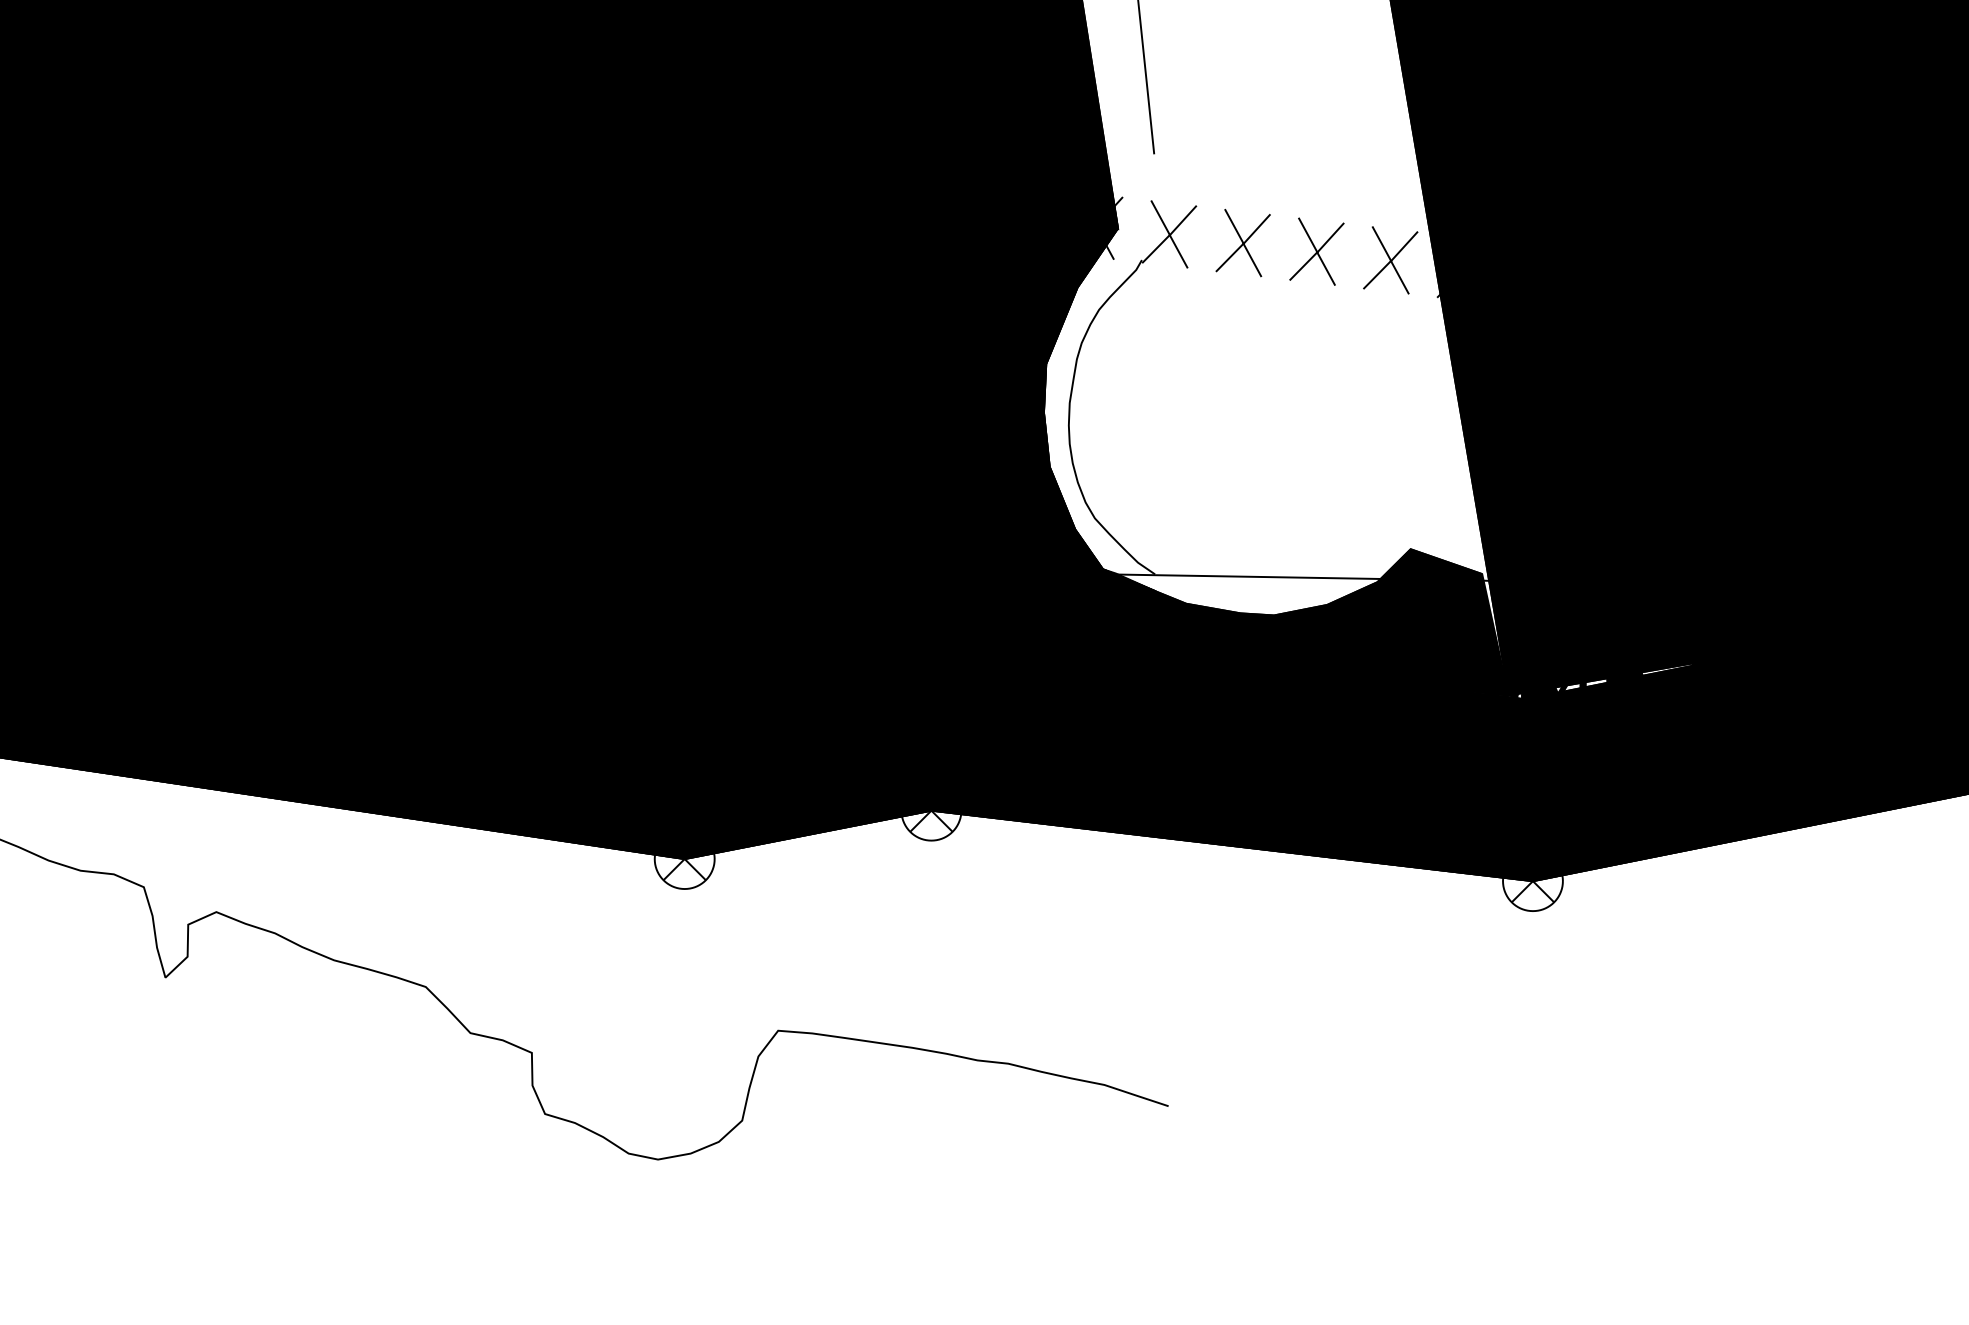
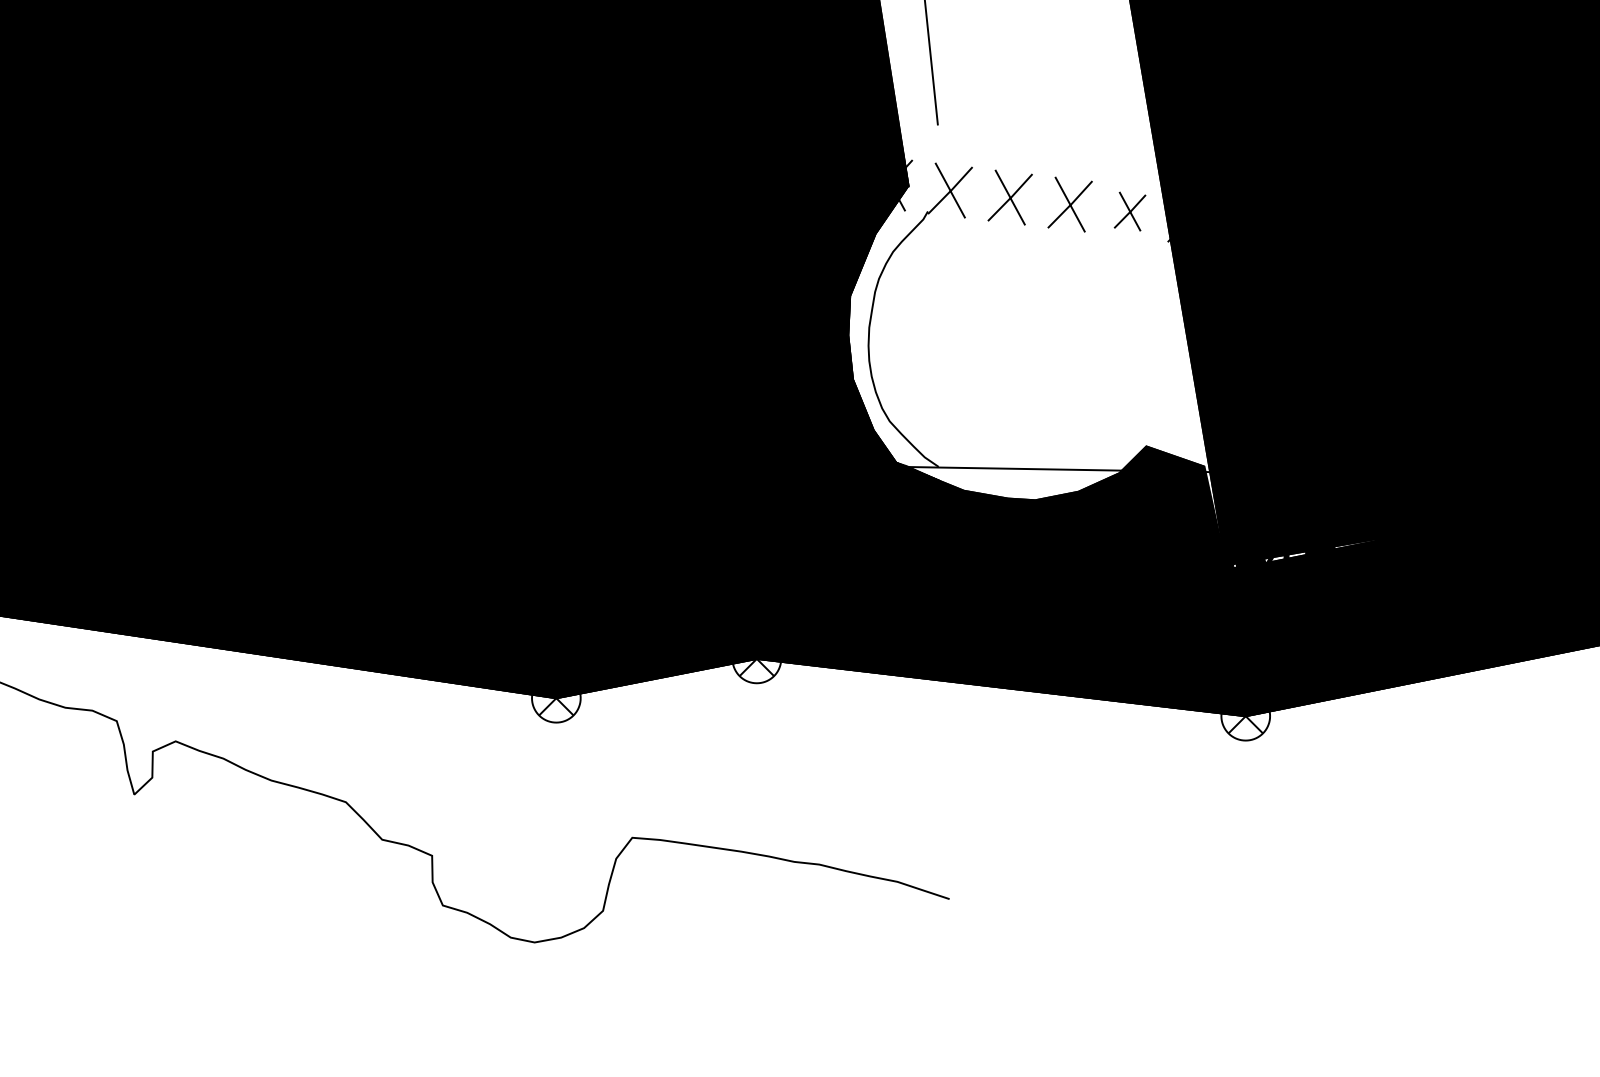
part: (1389, 260) -> (1129, 211), size x0.7

